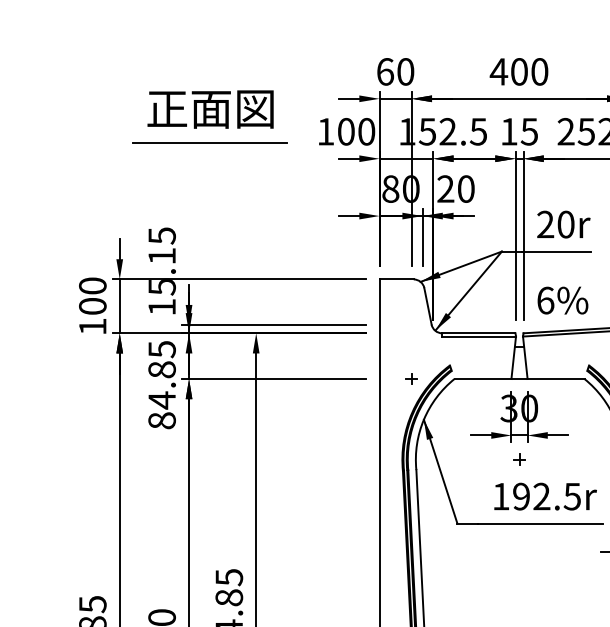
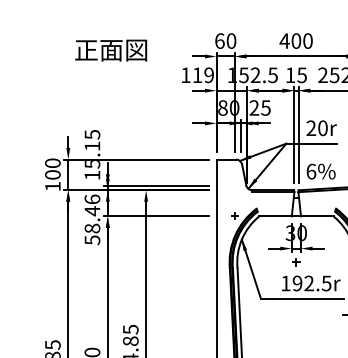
text: (211, 109) -> (111, 50), moved
text: (354, 132) -> (202, 75), 100 -> 119
line: (209, 142) -> (119, 81), removed
text: (465, 188) -> (265, 107), 20 -> 25
text: (162, 384) -> (92, 219), 84.85 -> 58.46

